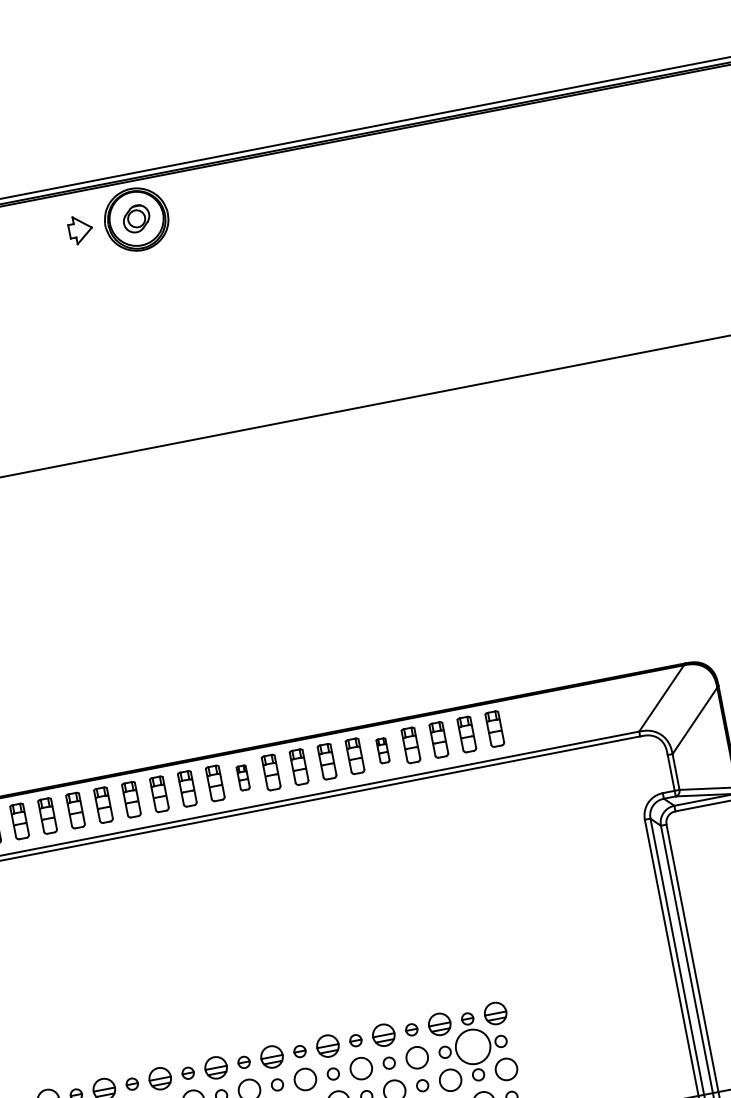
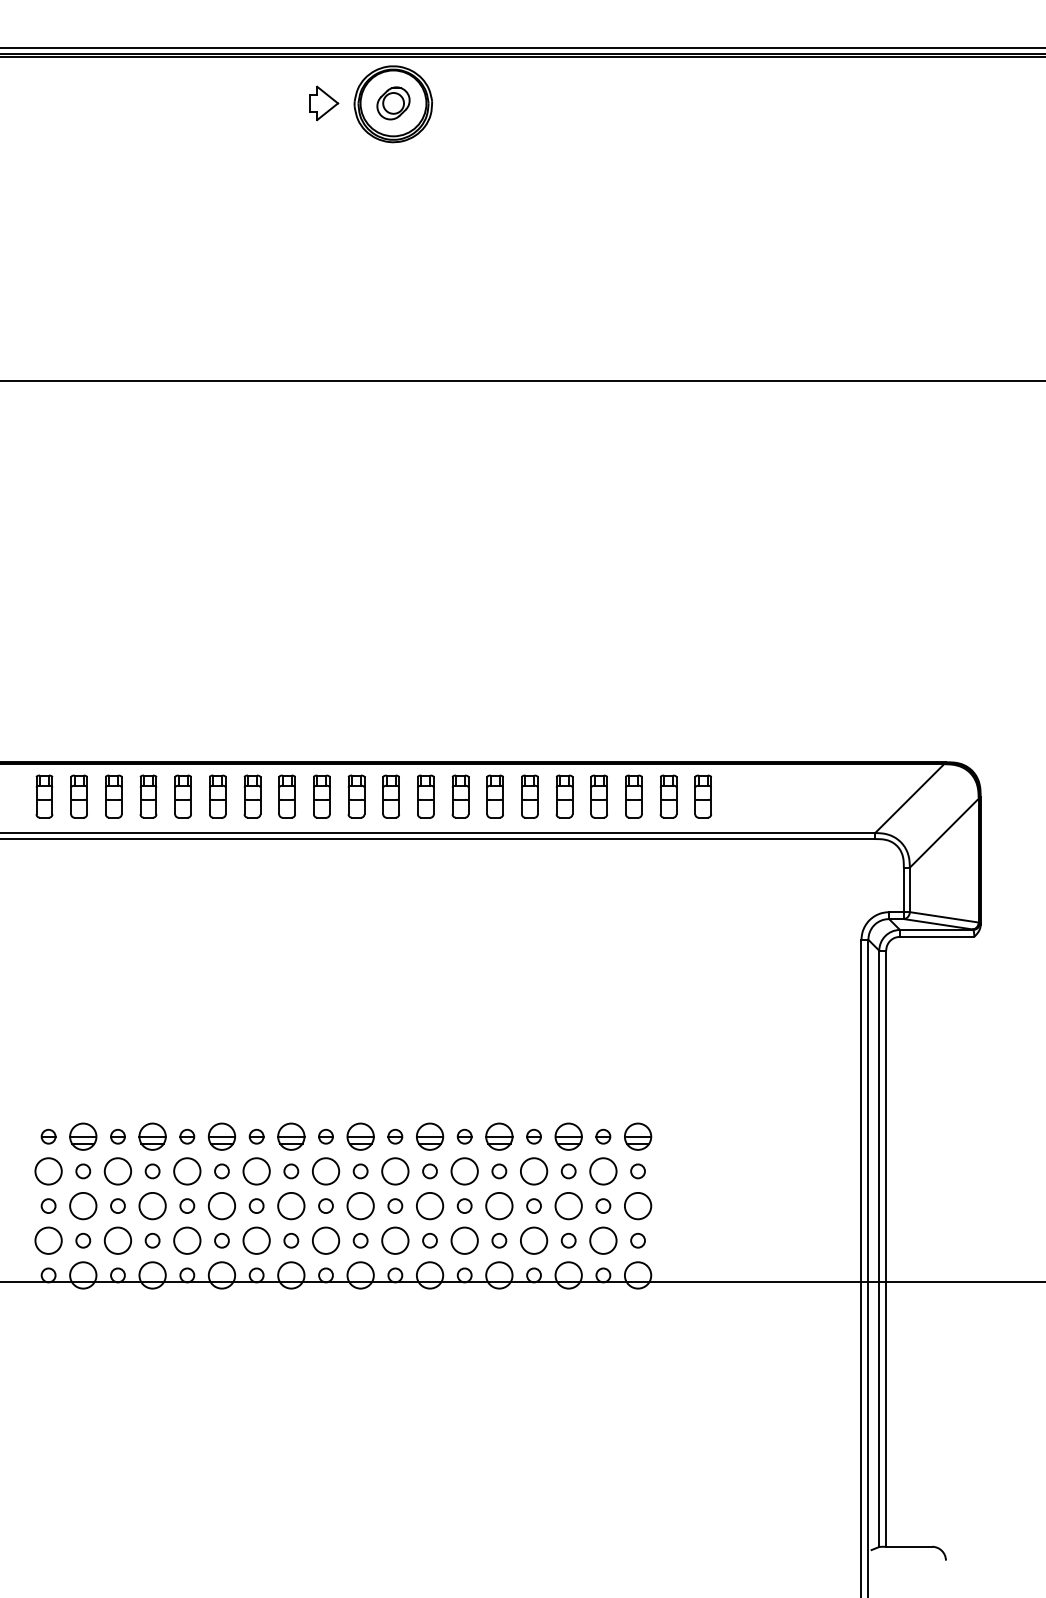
part: (383, 750) -> (564, 796), size x1.43
part: (242, 778) -> (390, 796), size x1.43
circle: (473, 1046) -> (603, 1171), size x0.62

